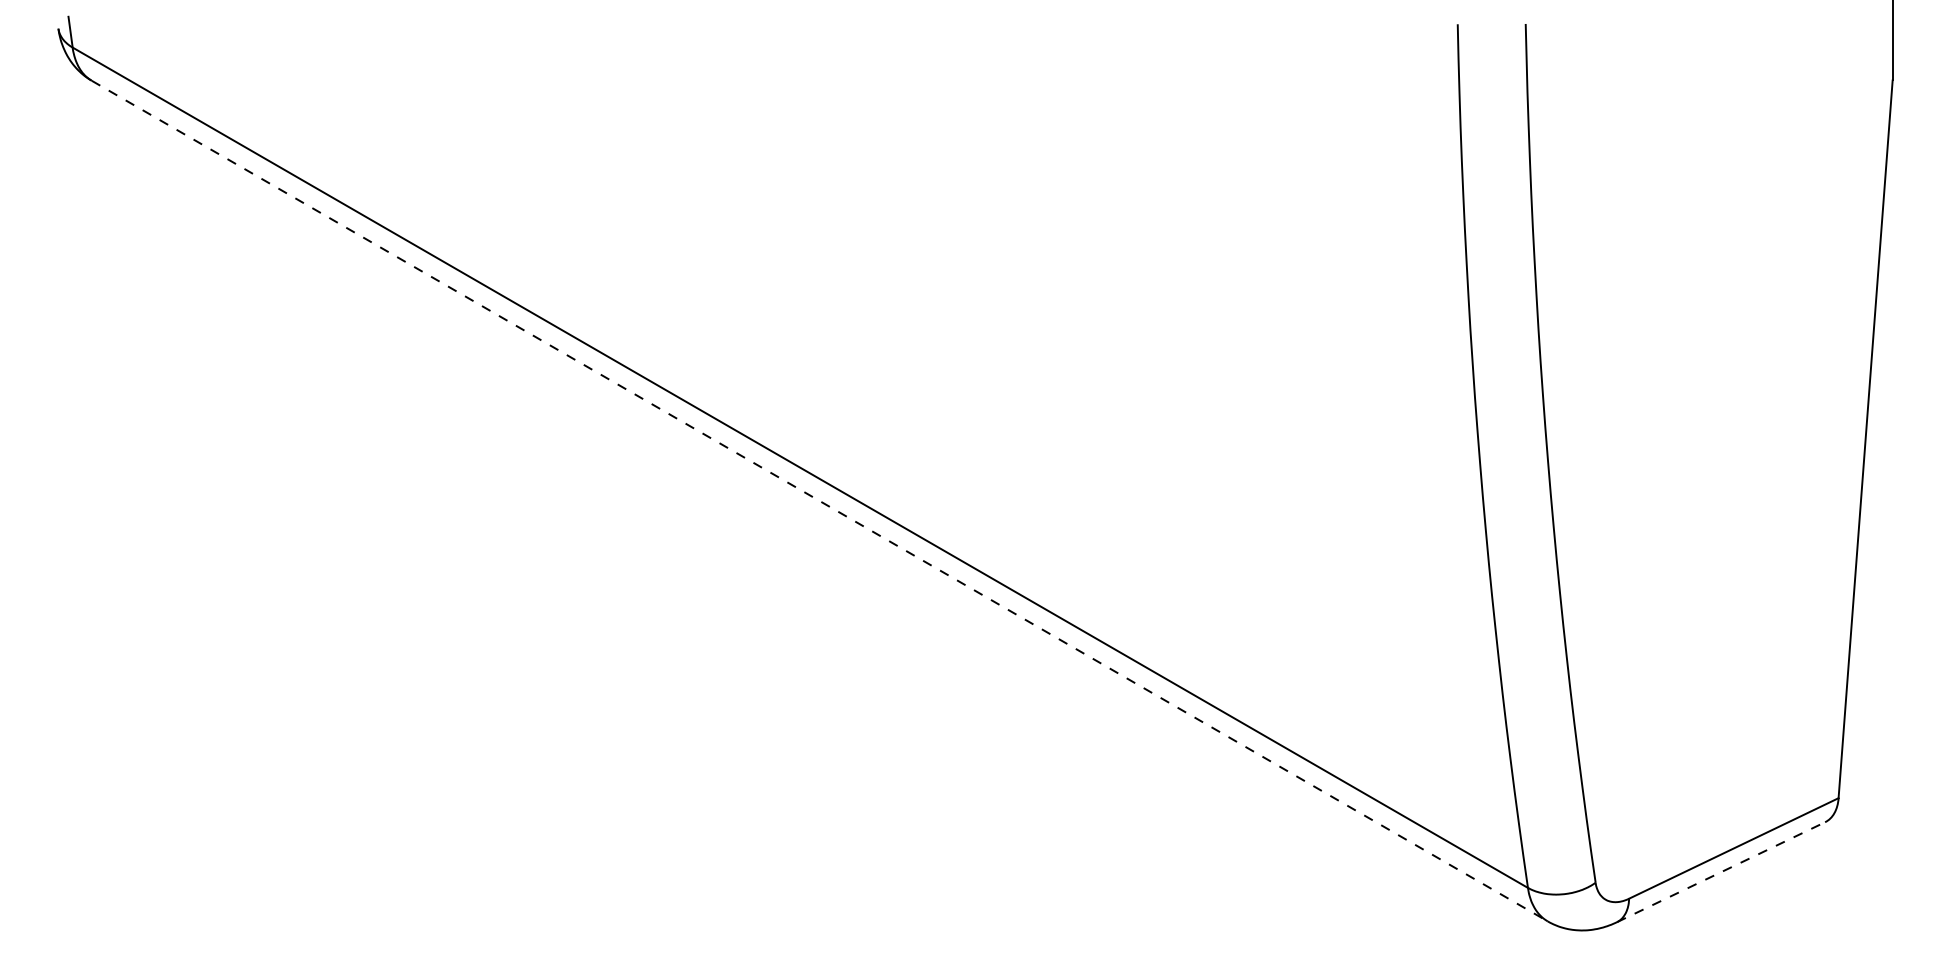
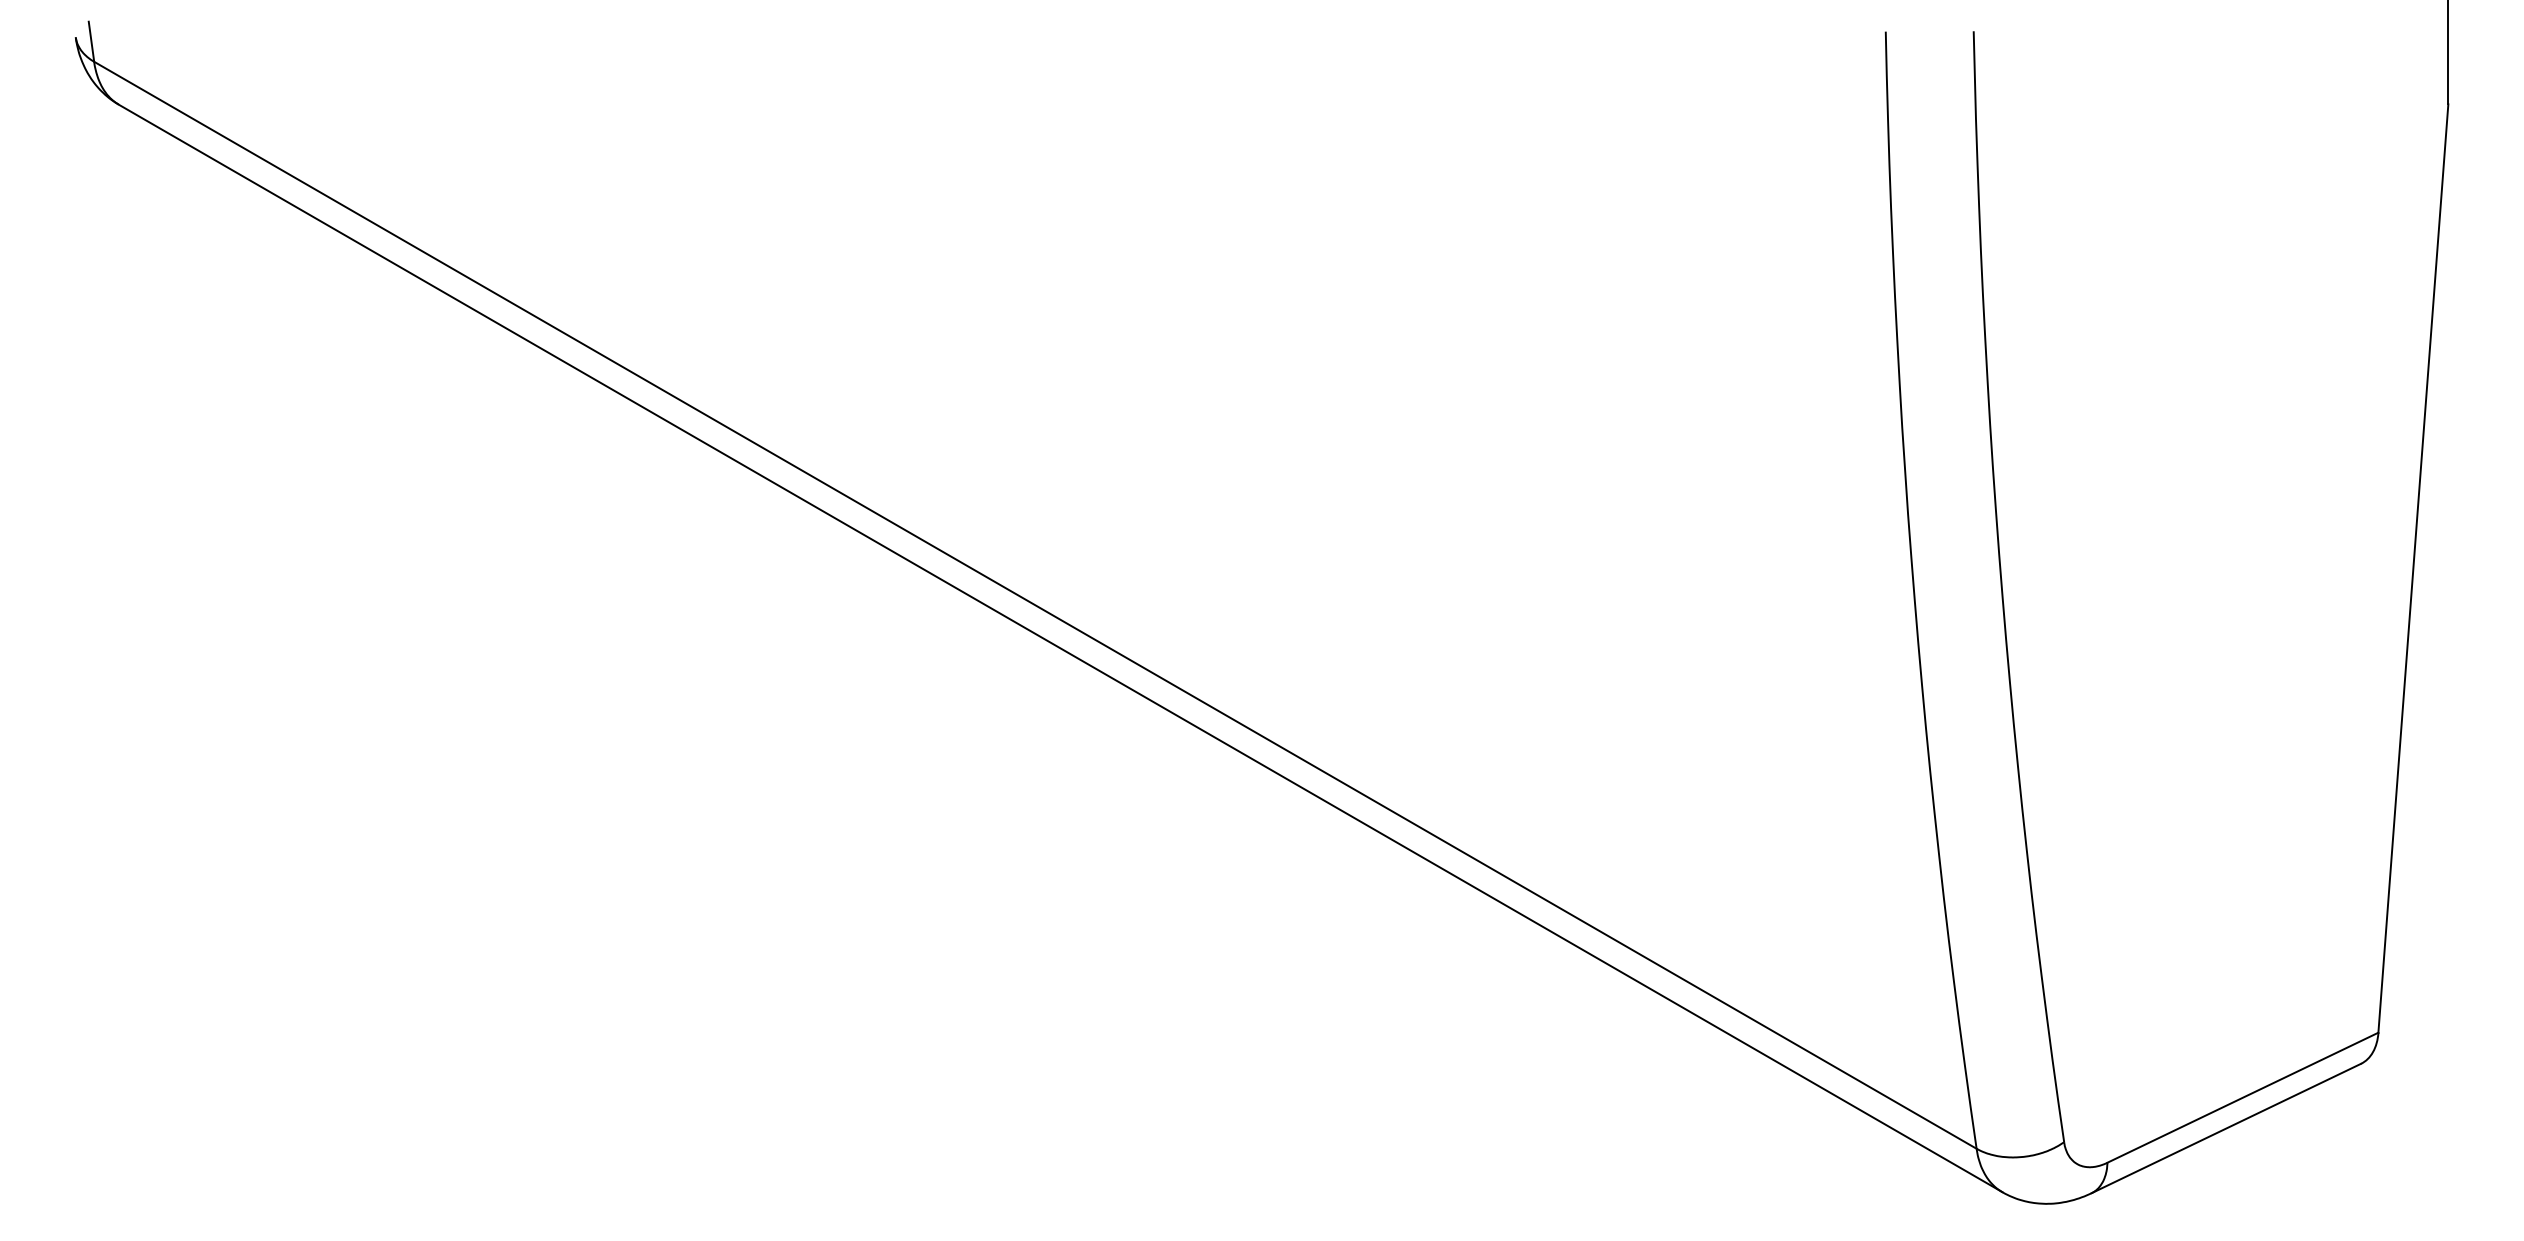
line: (820, 501) -> (1061, 648), dashed -> solid
line: (1721, 872) -> (2226, 1128), dashed -> solid

